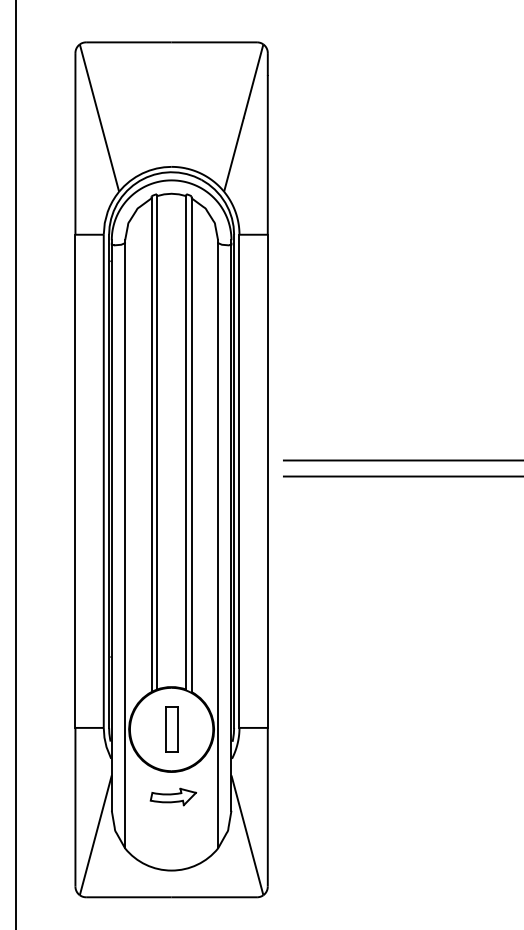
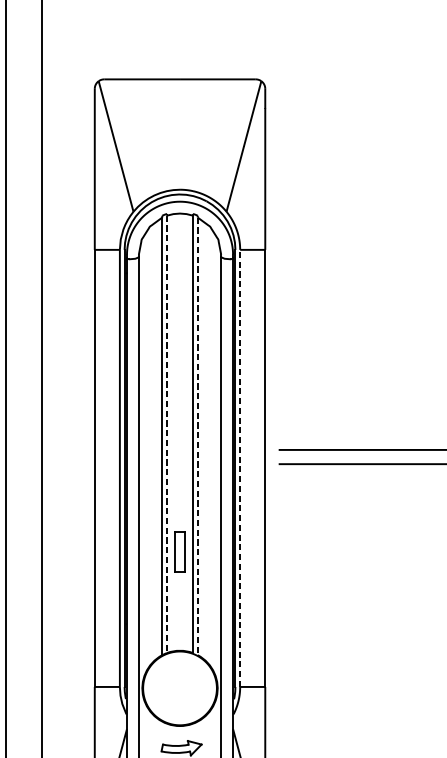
line: (156, 442) -> (166, 434), solid -> dashed
line: (191, 445) -> (197, 436), solid -> dashed
line: (239, 481) -> (240, 468), solid -> dashed
part: (171, 729) -> (179, 551), moved

